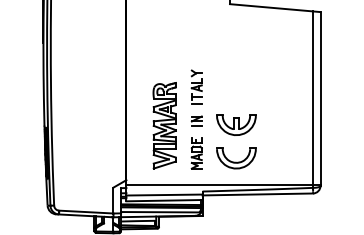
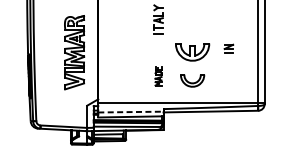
part: (196, 120) -> (228, 48), moved
part: (164, 125) -> (74, 52), moved
part: (196, 153) -> (158, 76), size x0.7
part: (236, 158) -> (192, 80), size x0.7
line: (164, 195) -> (130, 112), solid -> dashed

